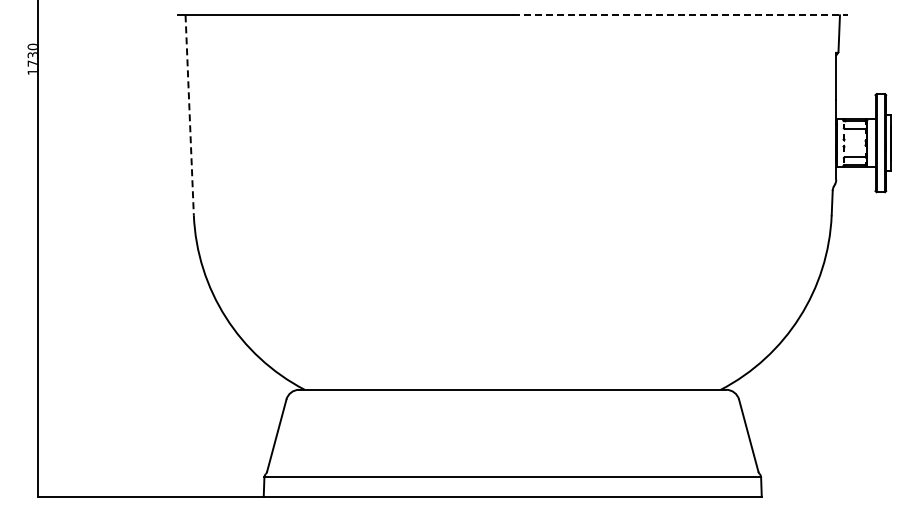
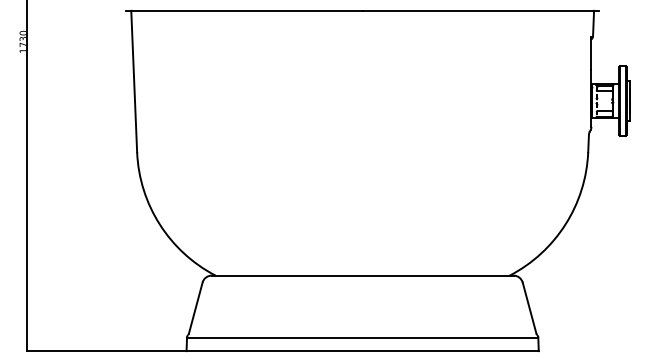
line: (680, 15) -> (481, 10), dashed -> solid
line: (189, 115) -> (134, 81), dashed -> solid

